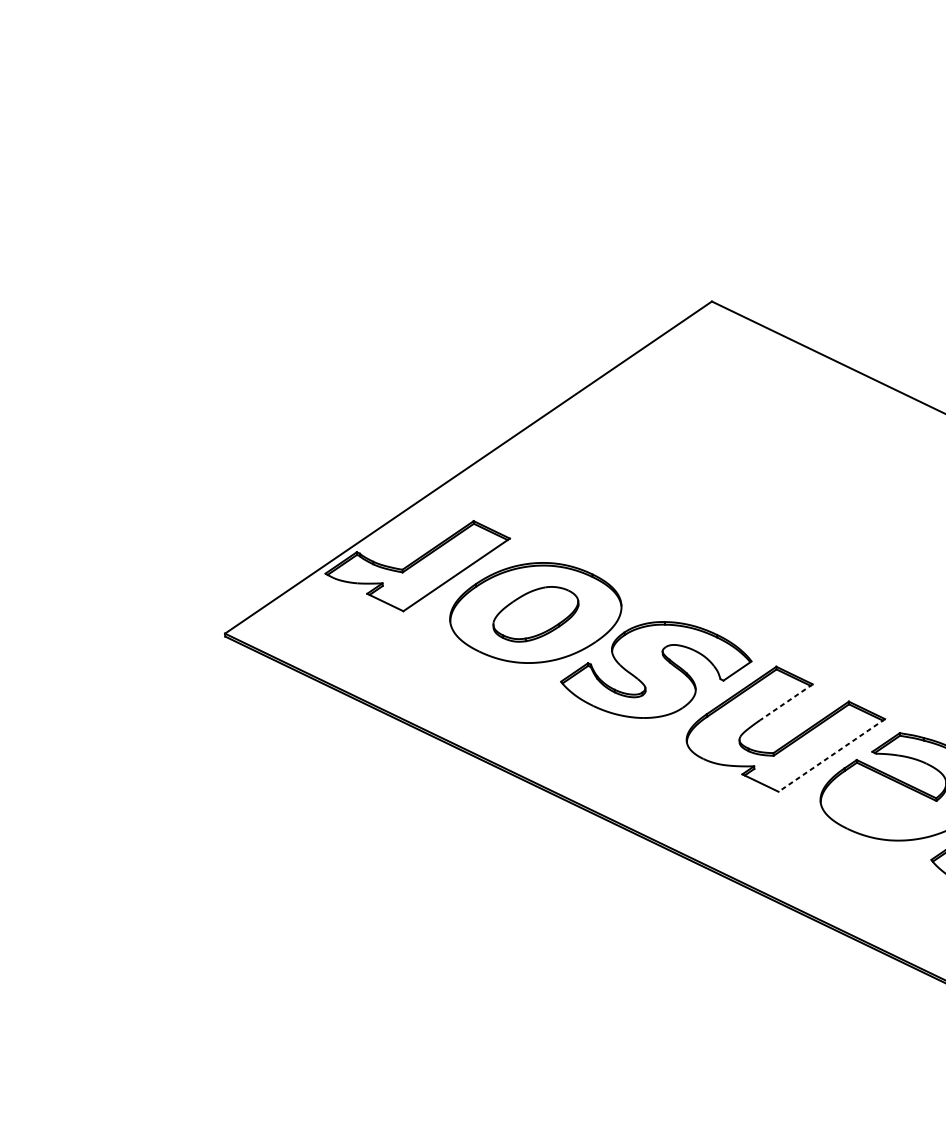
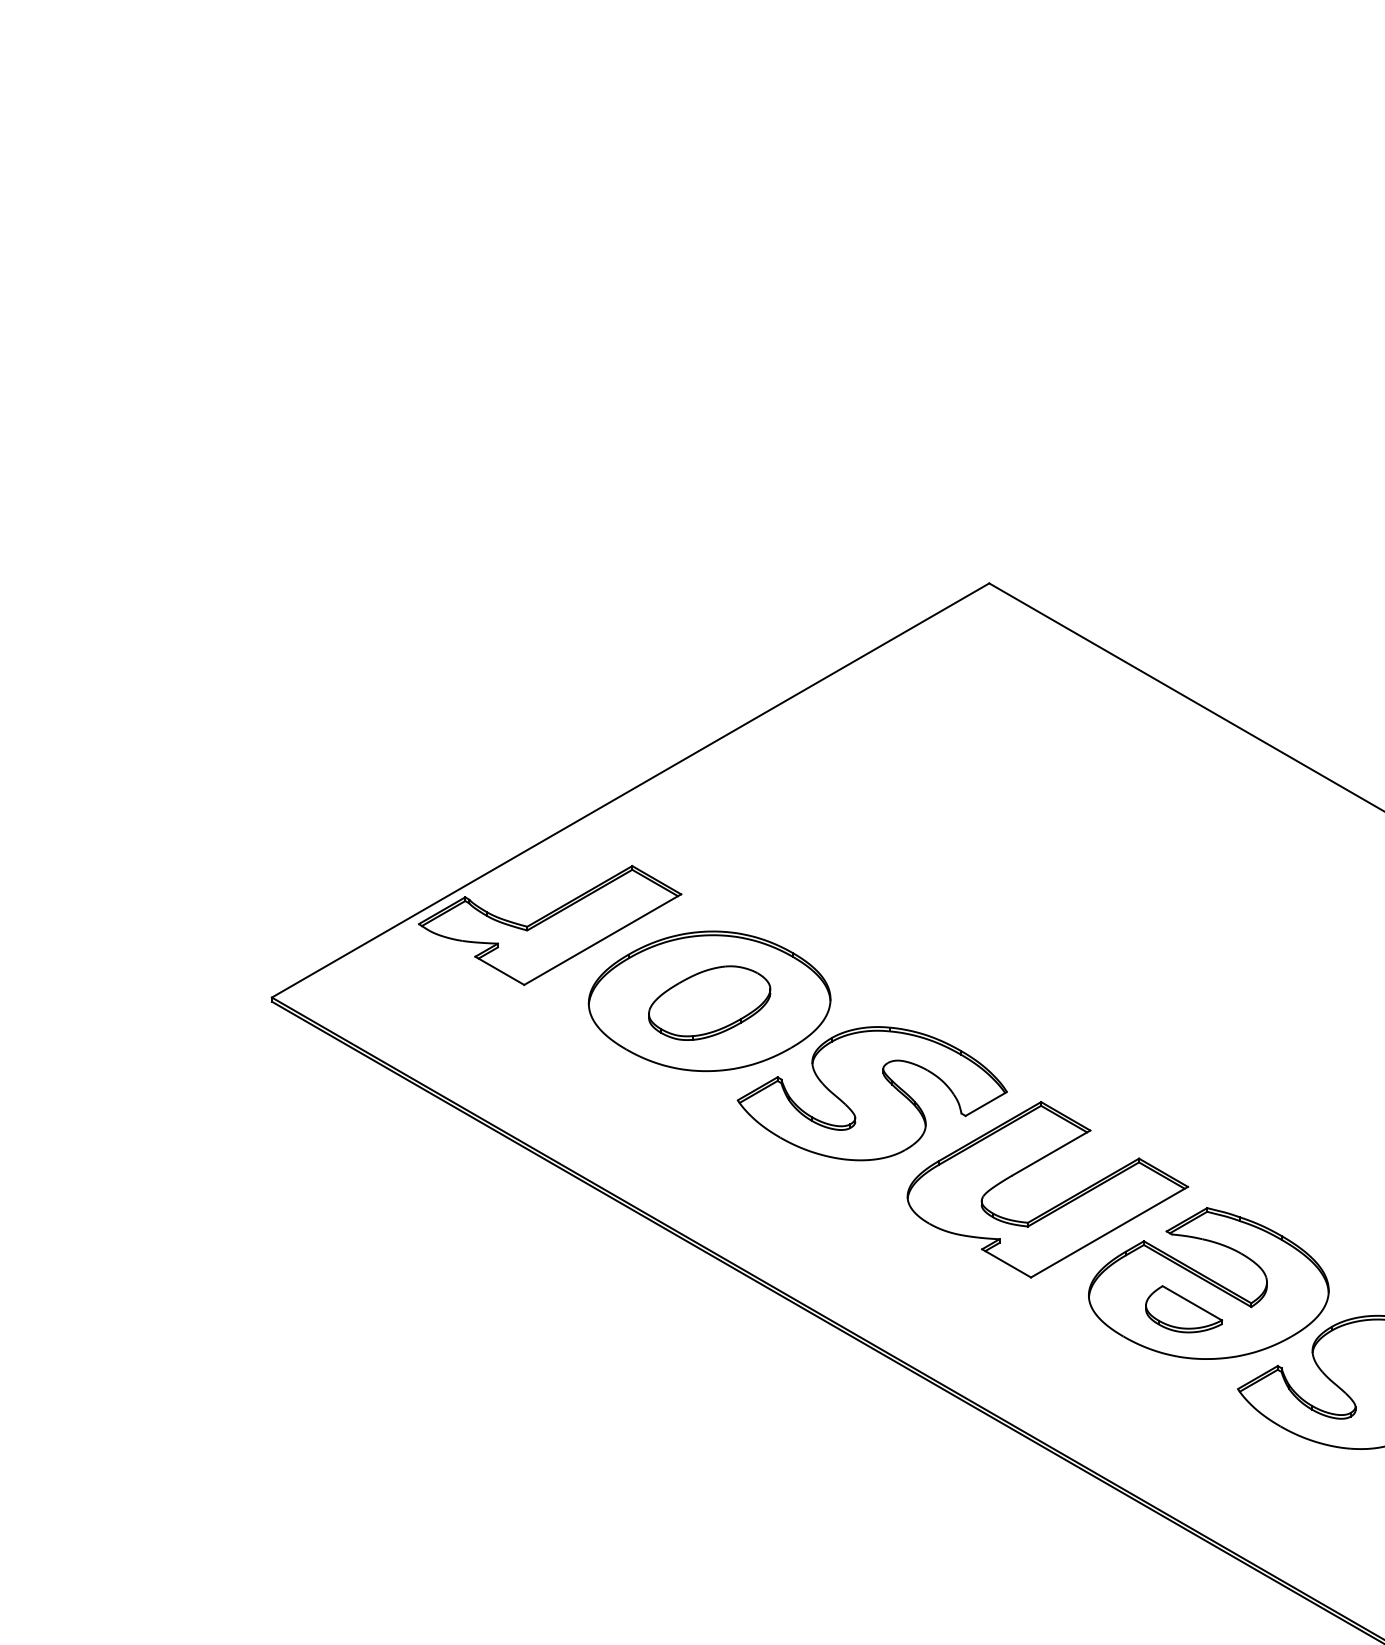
line: (786, 701) -> (1051, 1152), dashed -> solid
line: (831, 755) -> (1109, 1232), dashed -> solid
part: (888, 806) -> (1183, 1309), added

